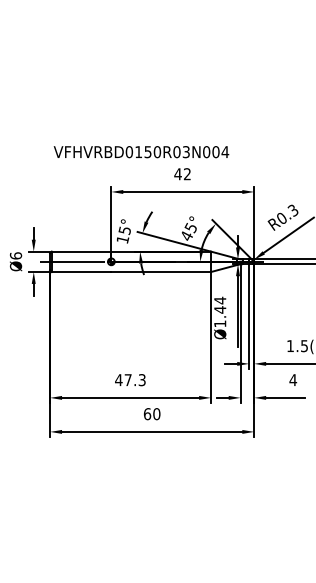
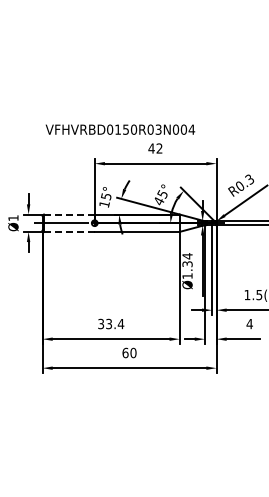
line: (80, 251) -> (68, 214), solid -> dashed
text: (16, 256) -> (13, 218), Ø6 -> Ø1
line: (81, 271) -> (69, 231), solid -> dashed
text: (220, 310) -> (187, 264), Ø1.44 -> Ø1.34
text: (129, 379) -> (110, 323), 47.3 -> 33.4

